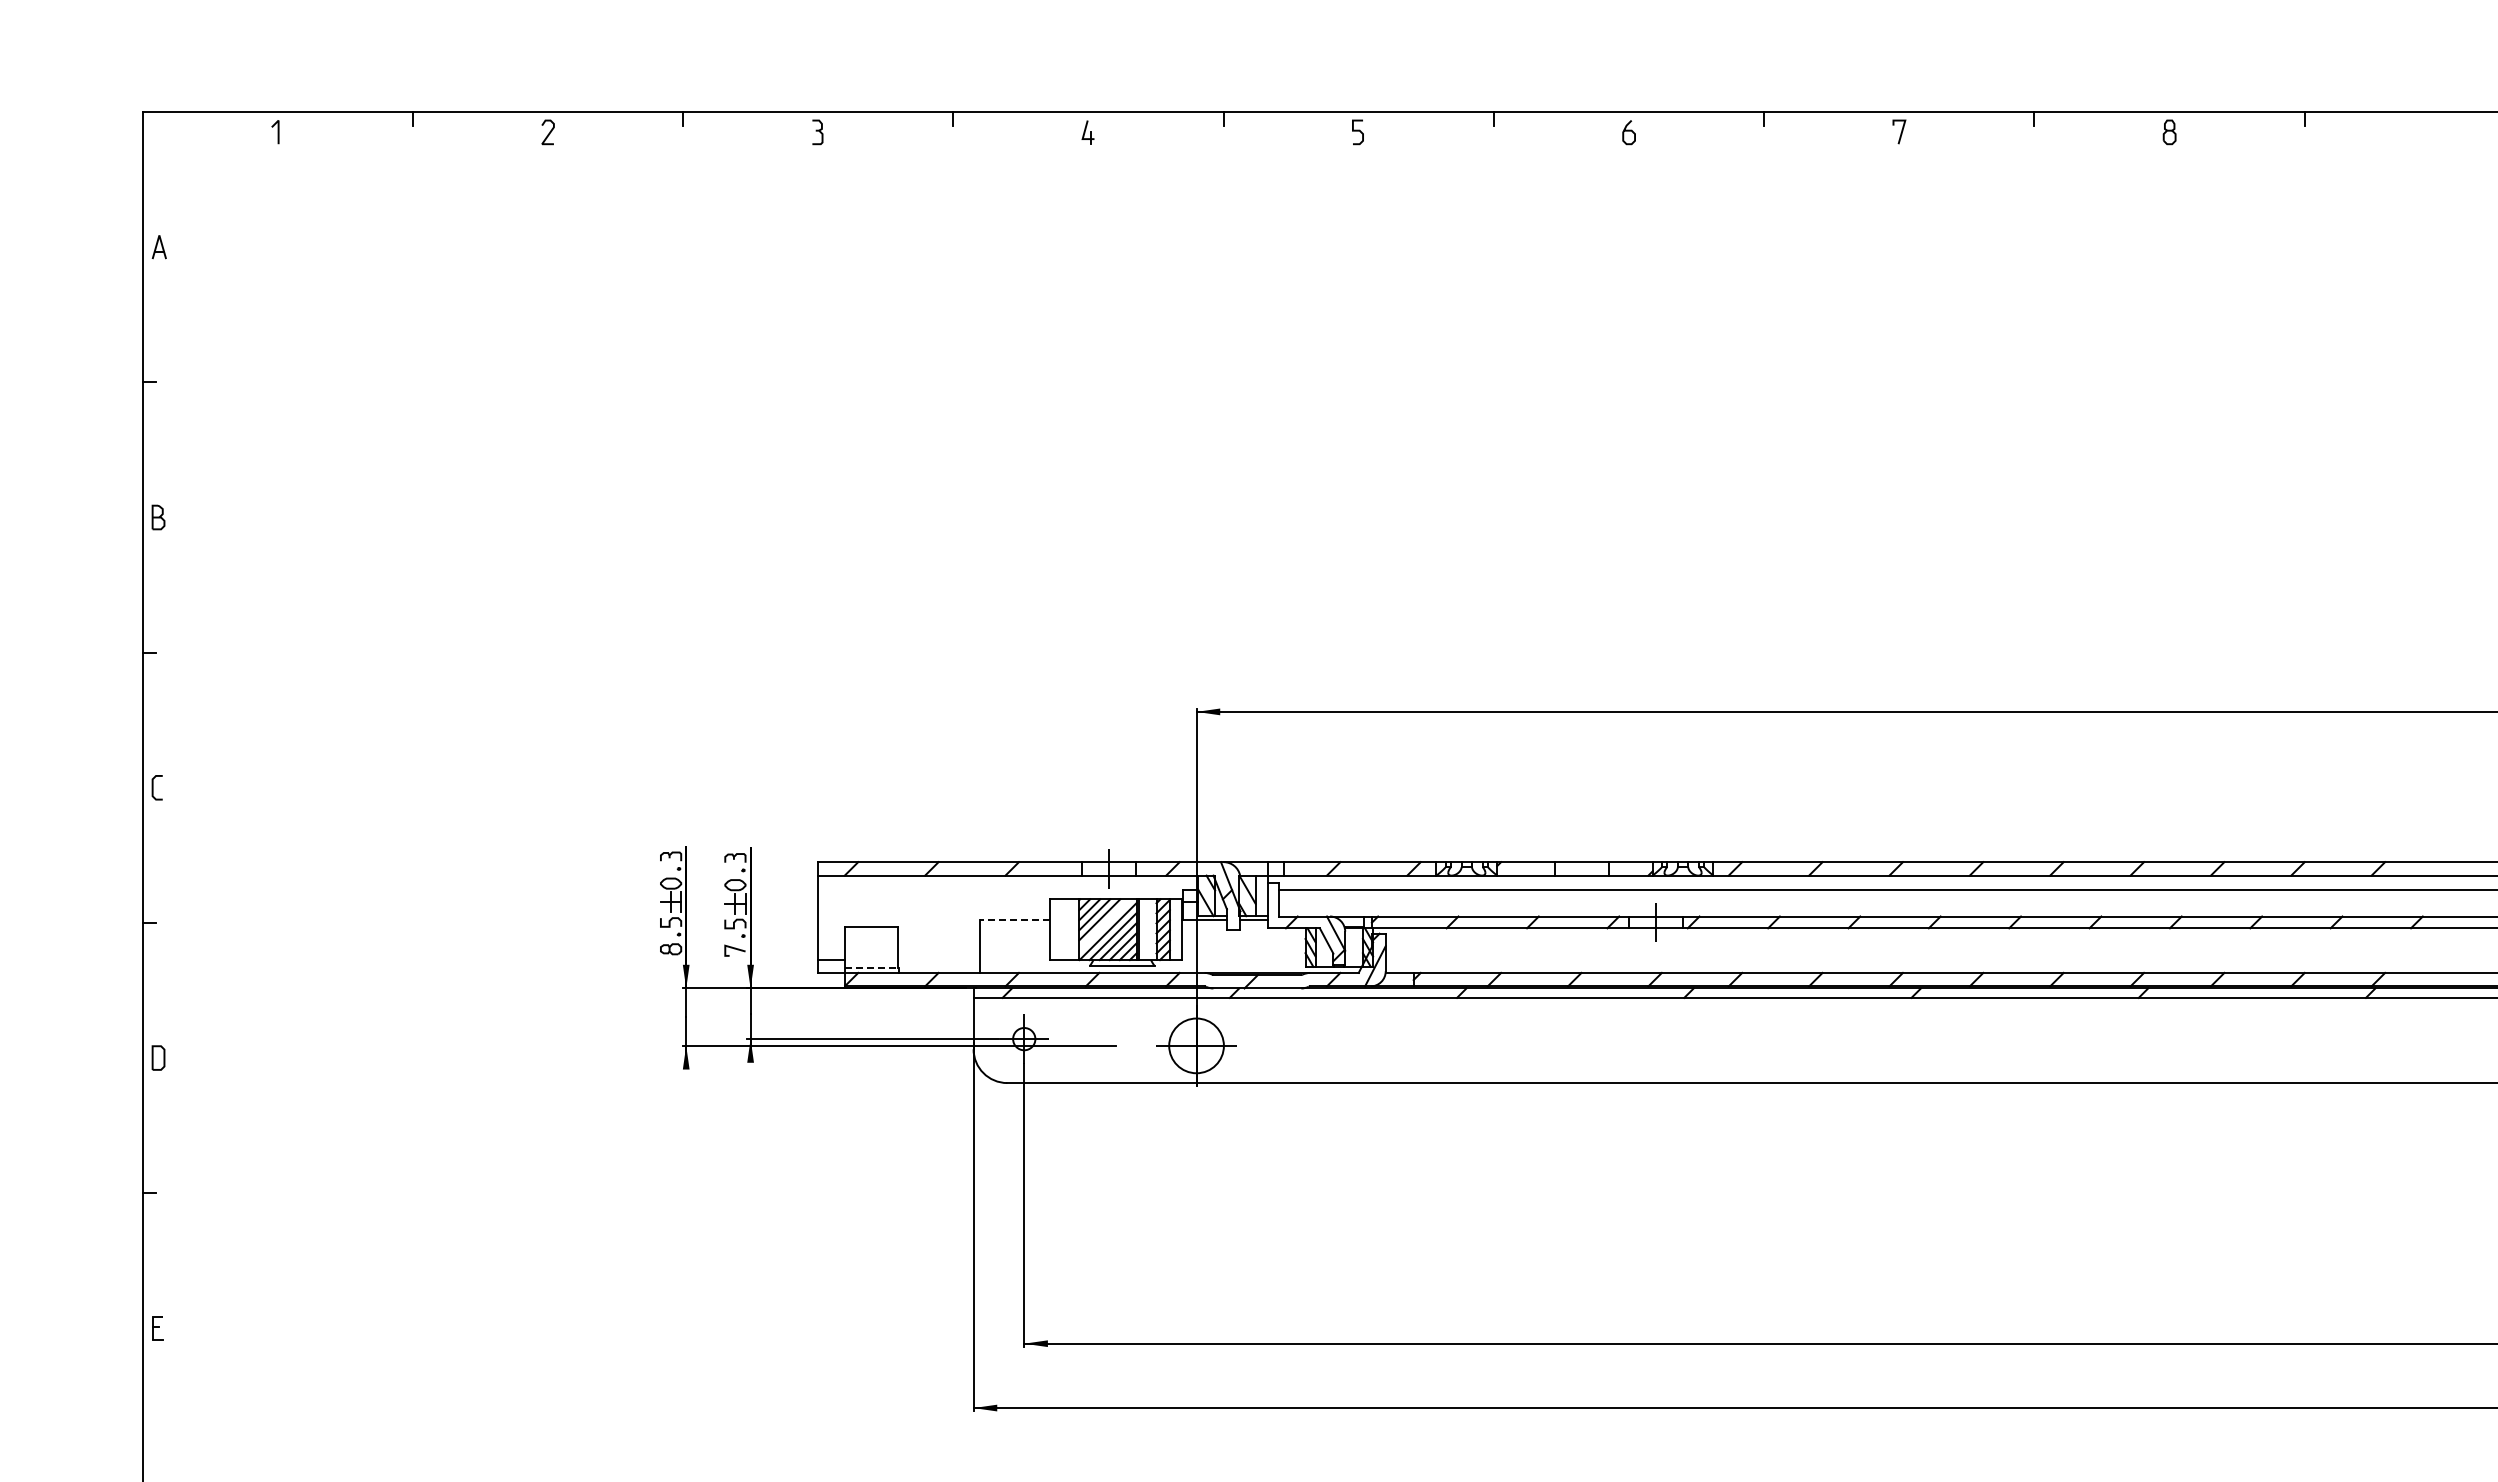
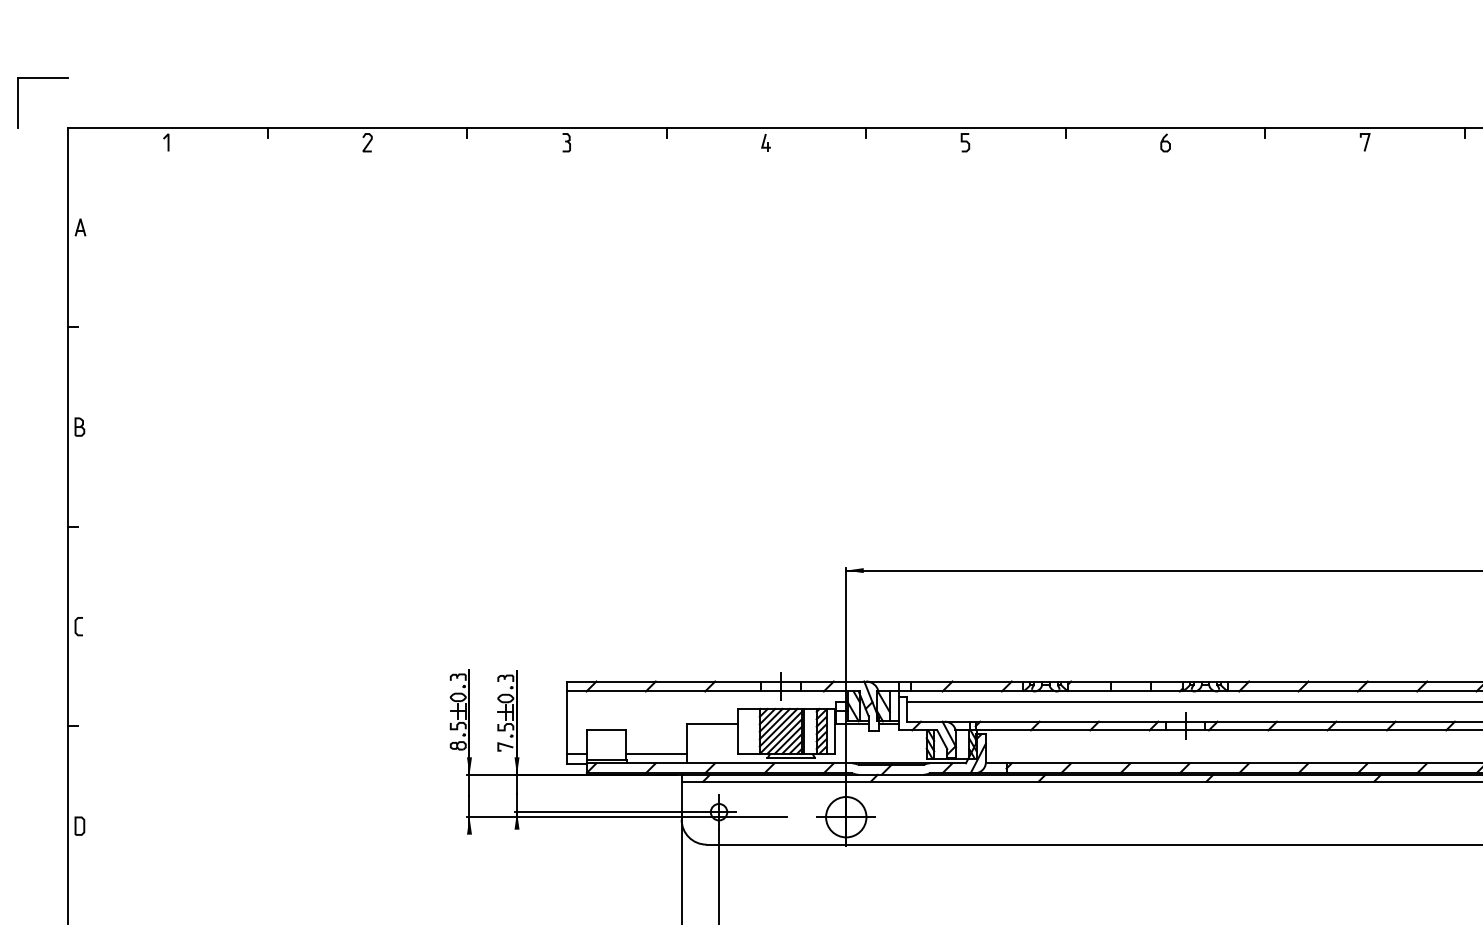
part: (108, 45) -> (42, 78), added
line: (1015, 919) -> (712, 723), dashed -> solid
line: (1104, 924) -> (778, 727), added
line: (938, 960) -> (655, 754), added
line: (872, 967) -> (607, 759), dashed -> solid

